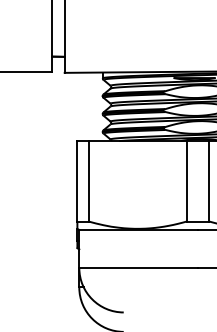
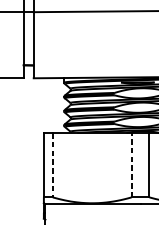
line: (186, 180) -> (131, 164), solid -> dashed
line: (88, 181) -> (52, 165), solid -> dashed

